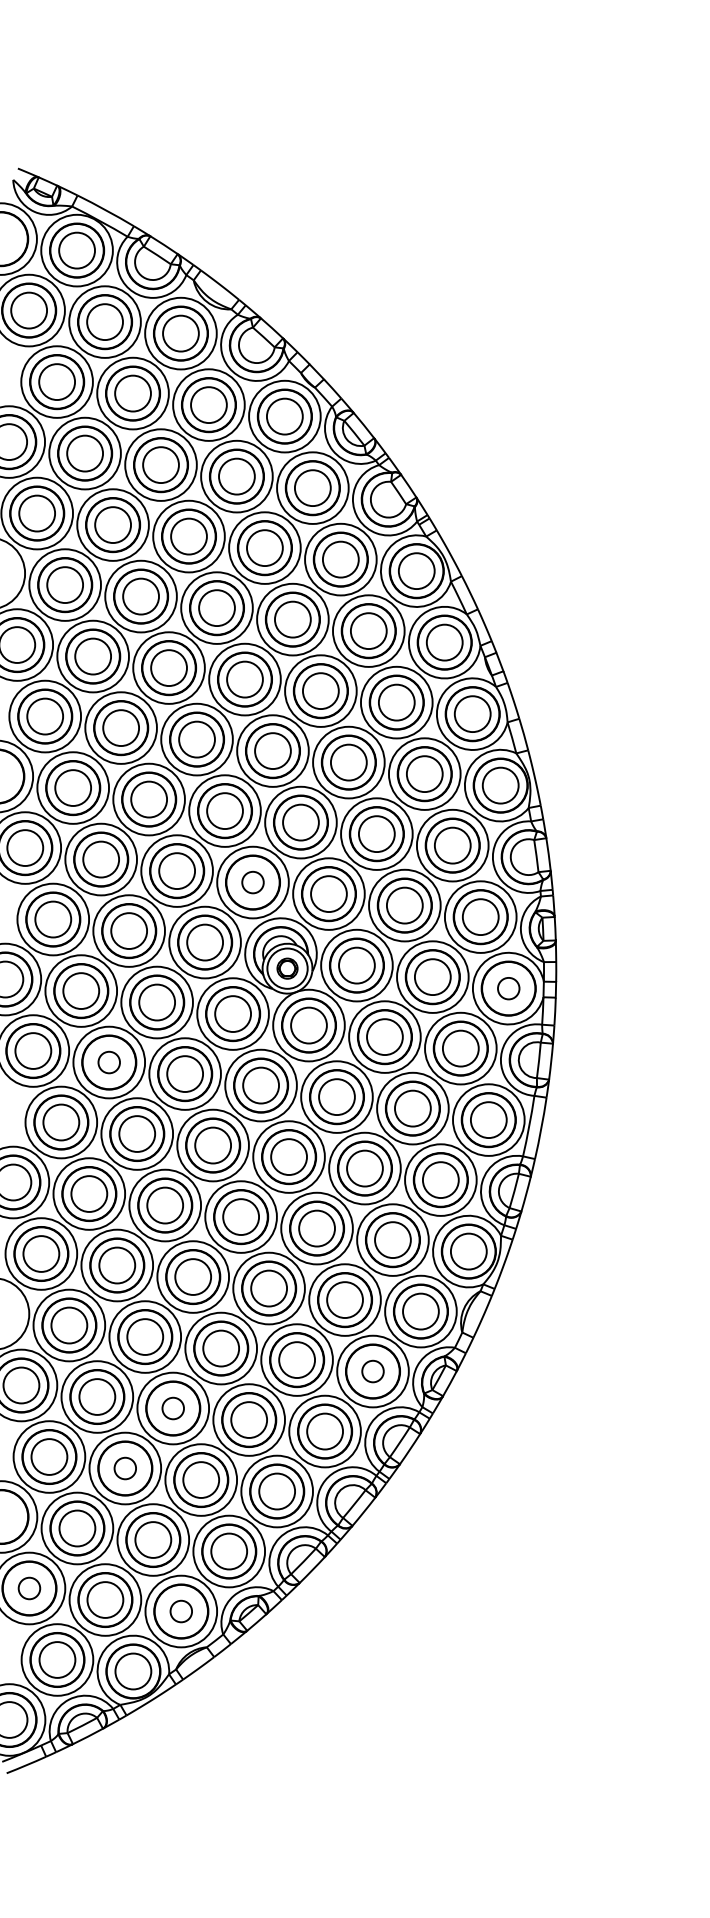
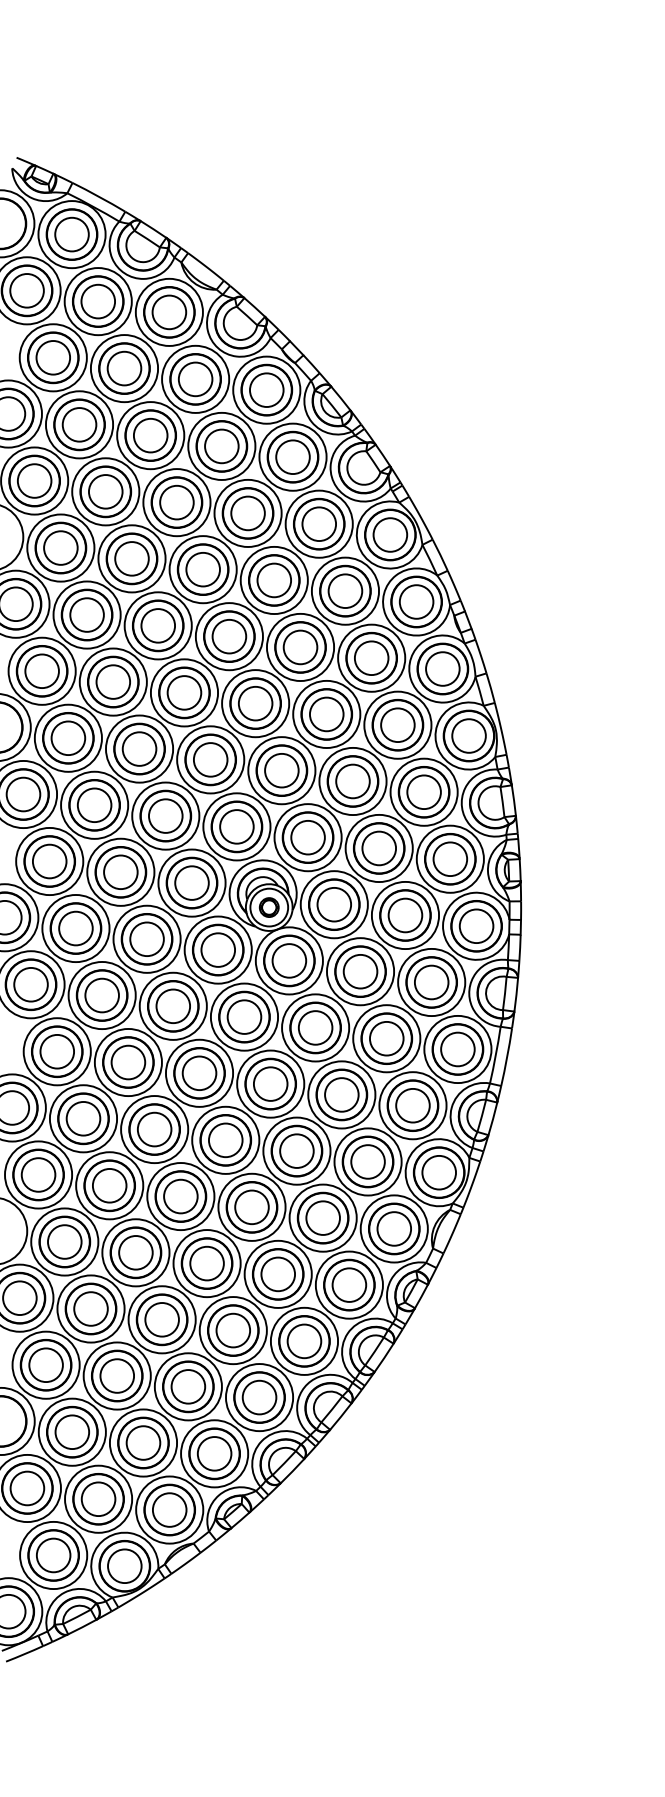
circle: (252, 882) -> (236, 826), size x1.67
circle: (508, 988) -> (476, 926), size x1.67
circle: (109, 1062) -> (102, 995), size x1.67
circle: (372, 1371) -> (348, 1285), size x1.67
circle: (173, 1408) -> (162, 1319), size x1.67
circle: (125, 1468) -> (117, 1376), size x1.67
circle: (29, 1588) -> (27, 1488), size x1.67
circle: (181, 1611) -> (169, 1510), size x1.67

